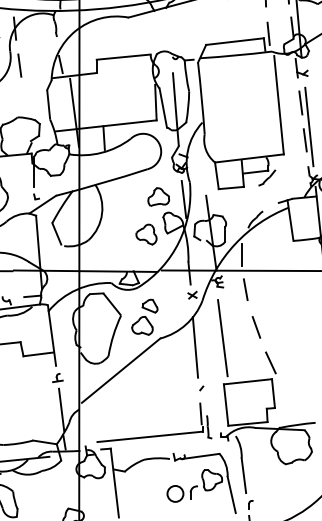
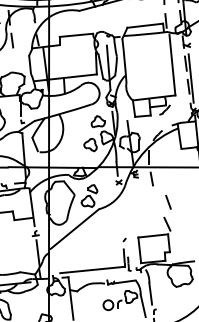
line: (256, 326) -> (168, 201), moved
line: (222, 337) -> (137, 208), removed
line: (194, 347) -> (120, 214), removed

